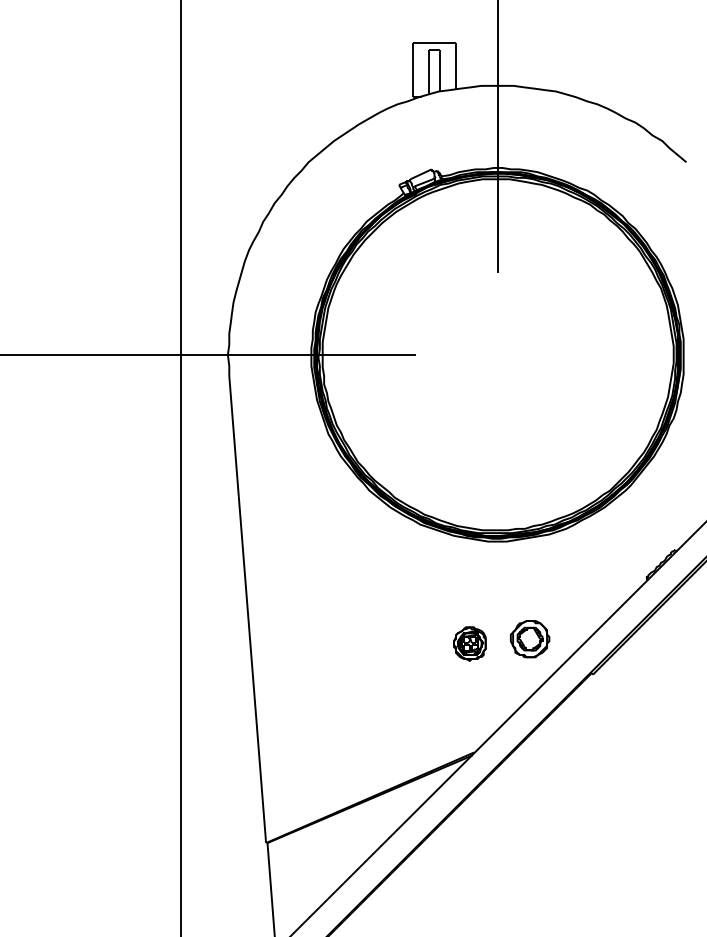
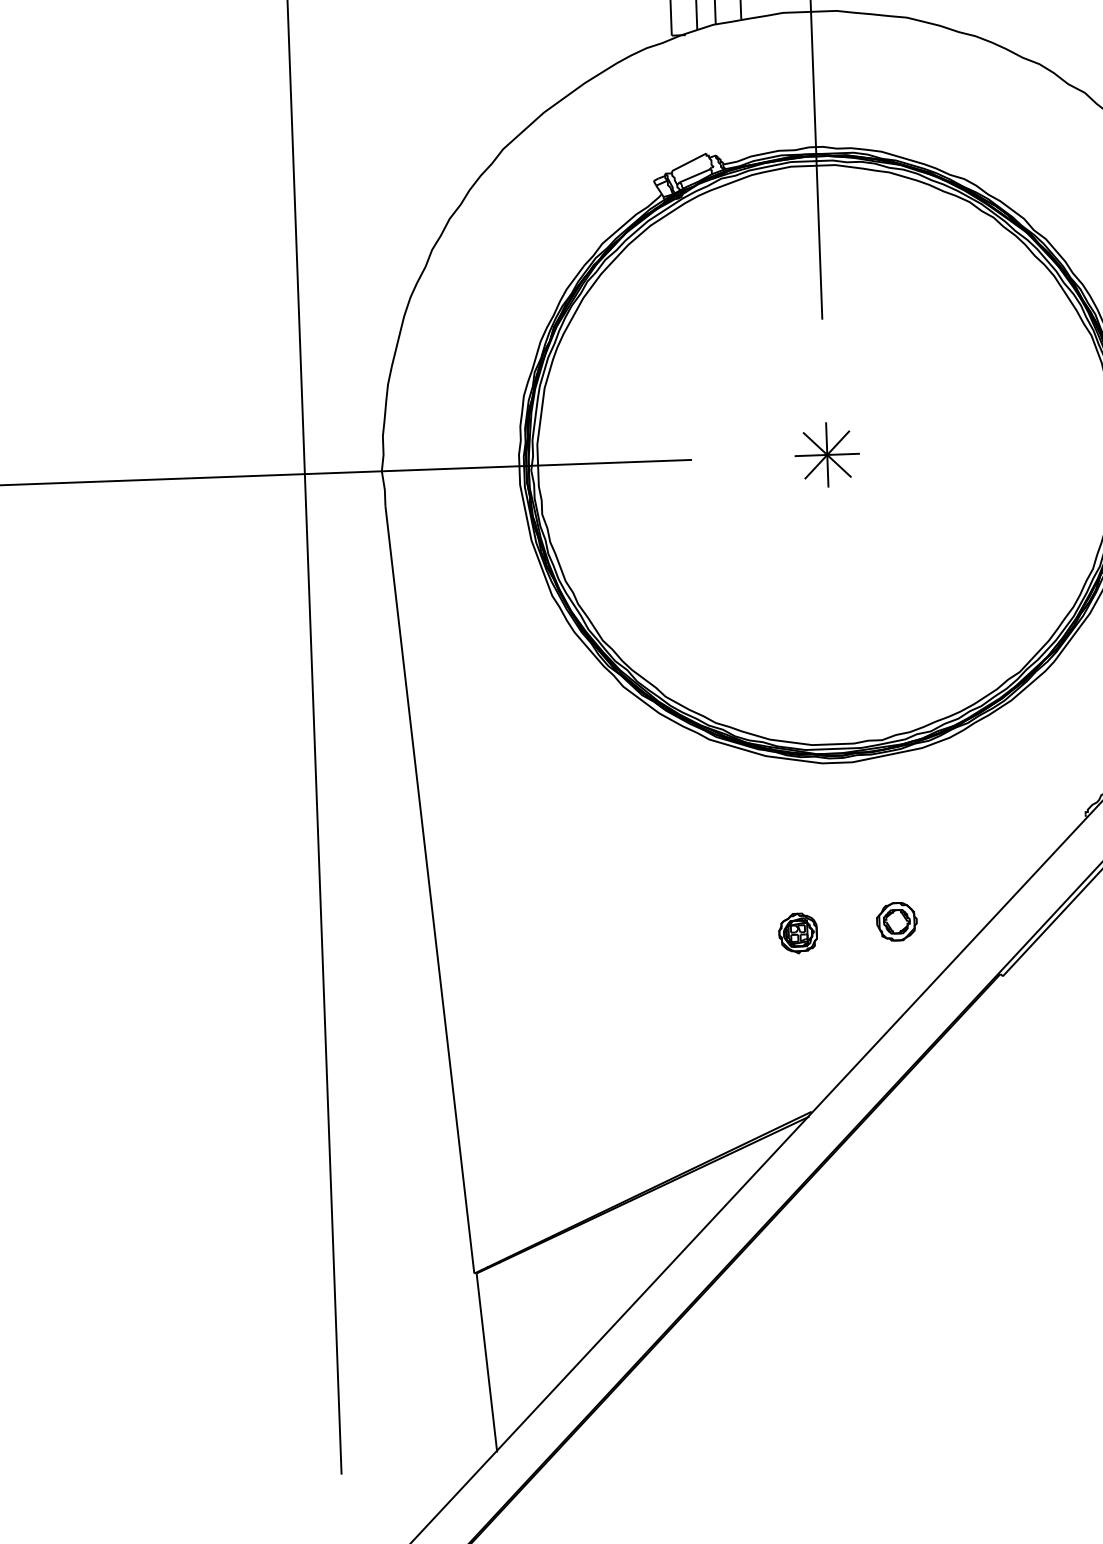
part: (497, 354) -> (826, 454), added
part: (529, 639) -> (896, 922), size x0.62
part: (469, 644) -> (797, 934), size x0.71

